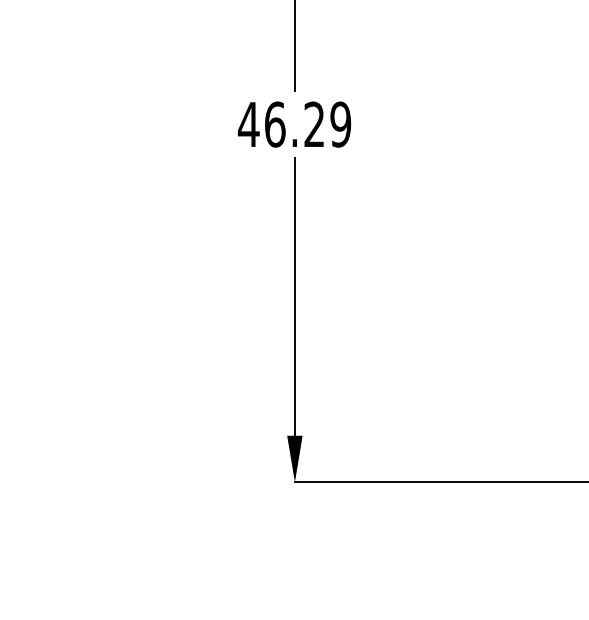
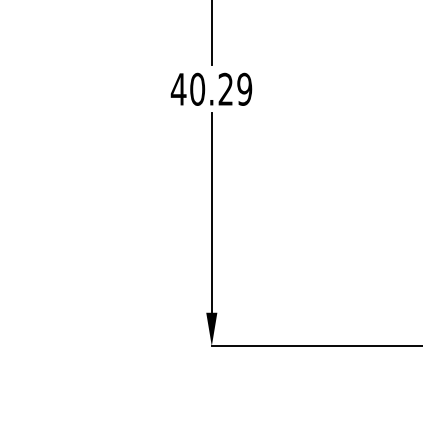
text: (274, 123) -> (197, 88), 46.29 -> 40.29

